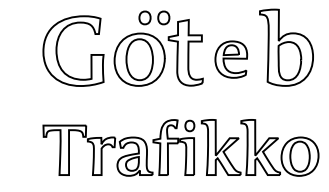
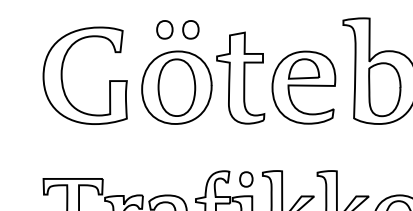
part: (154, 17) -> (177, 29), moved
part: (230, 59) -> (302, 87), size x1.43

